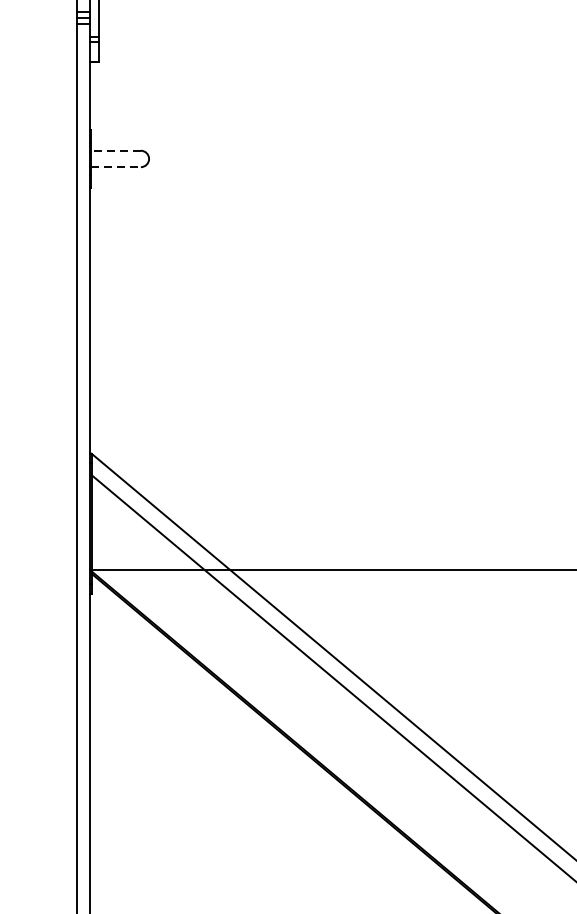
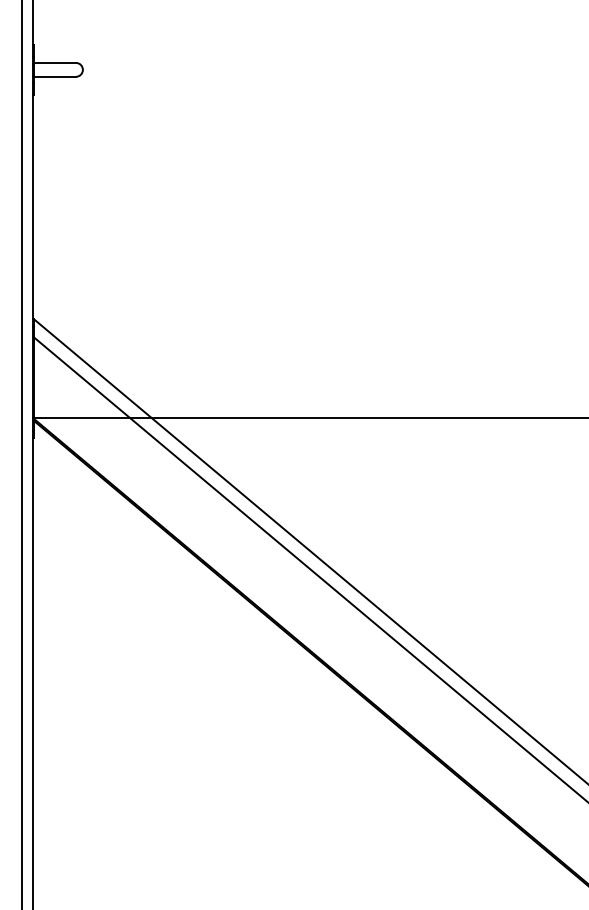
line: (115, 150) -> (54, 62), dashed -> solid
line: (116, 166) -> (55, 76), dashed -> solid

